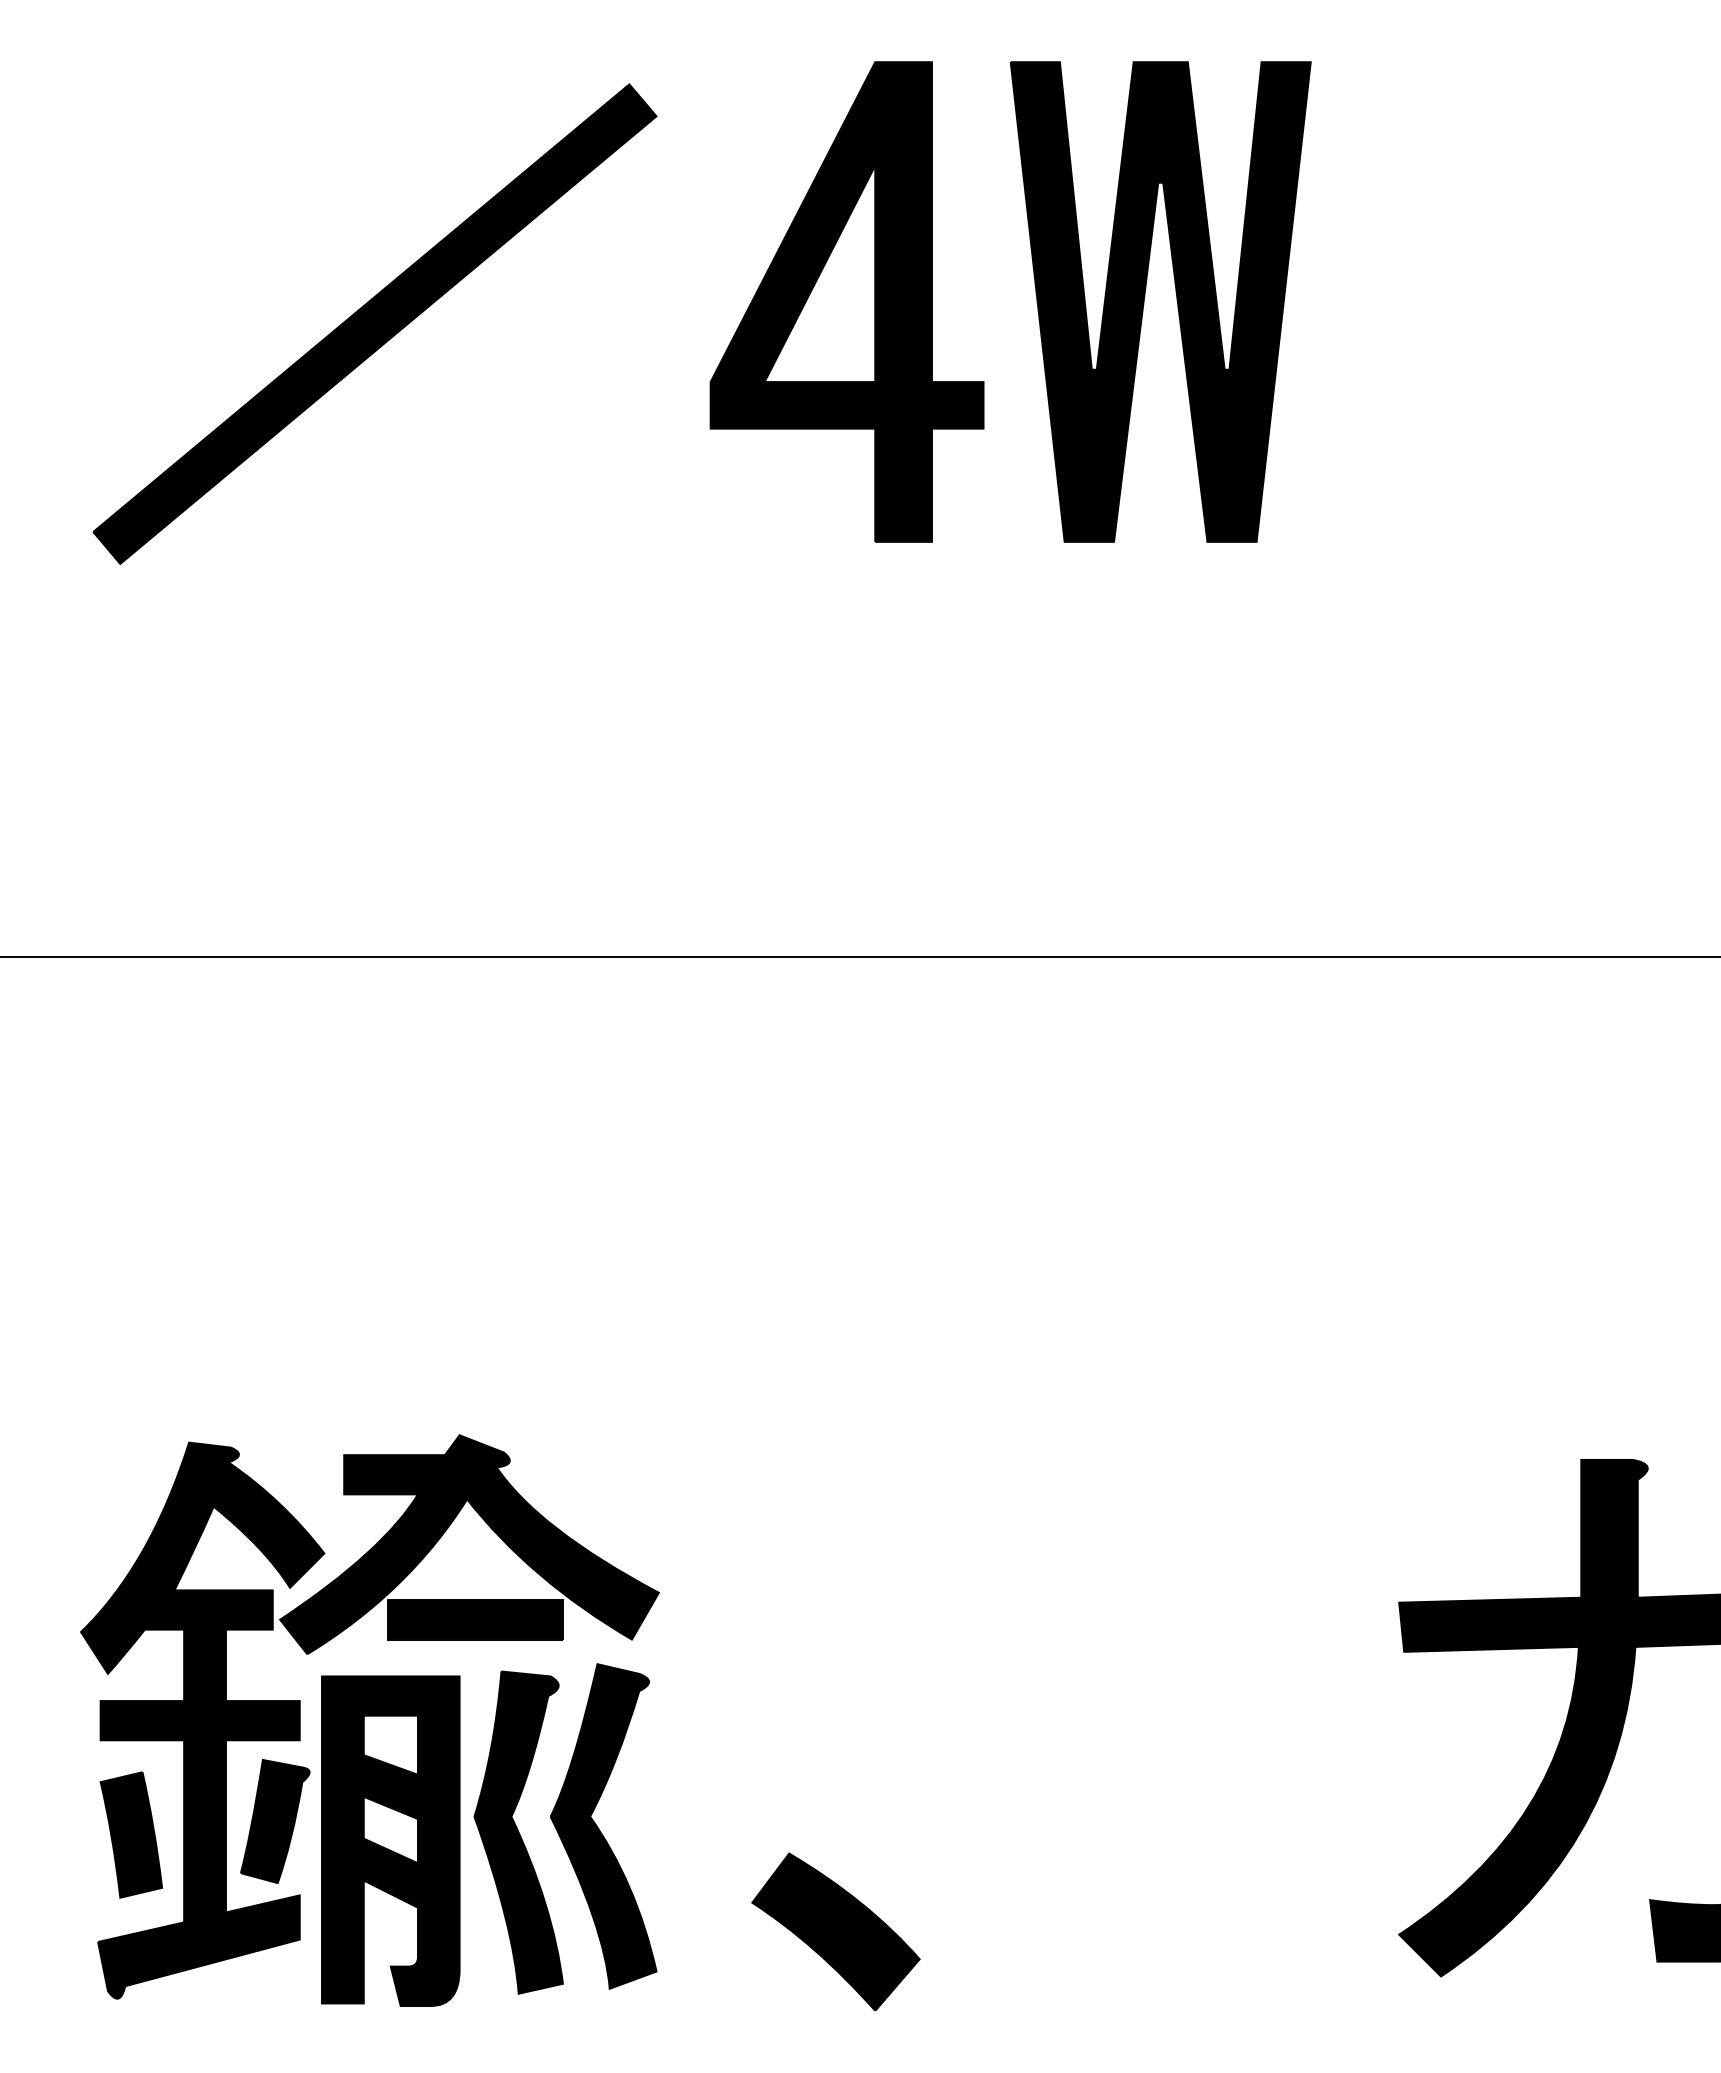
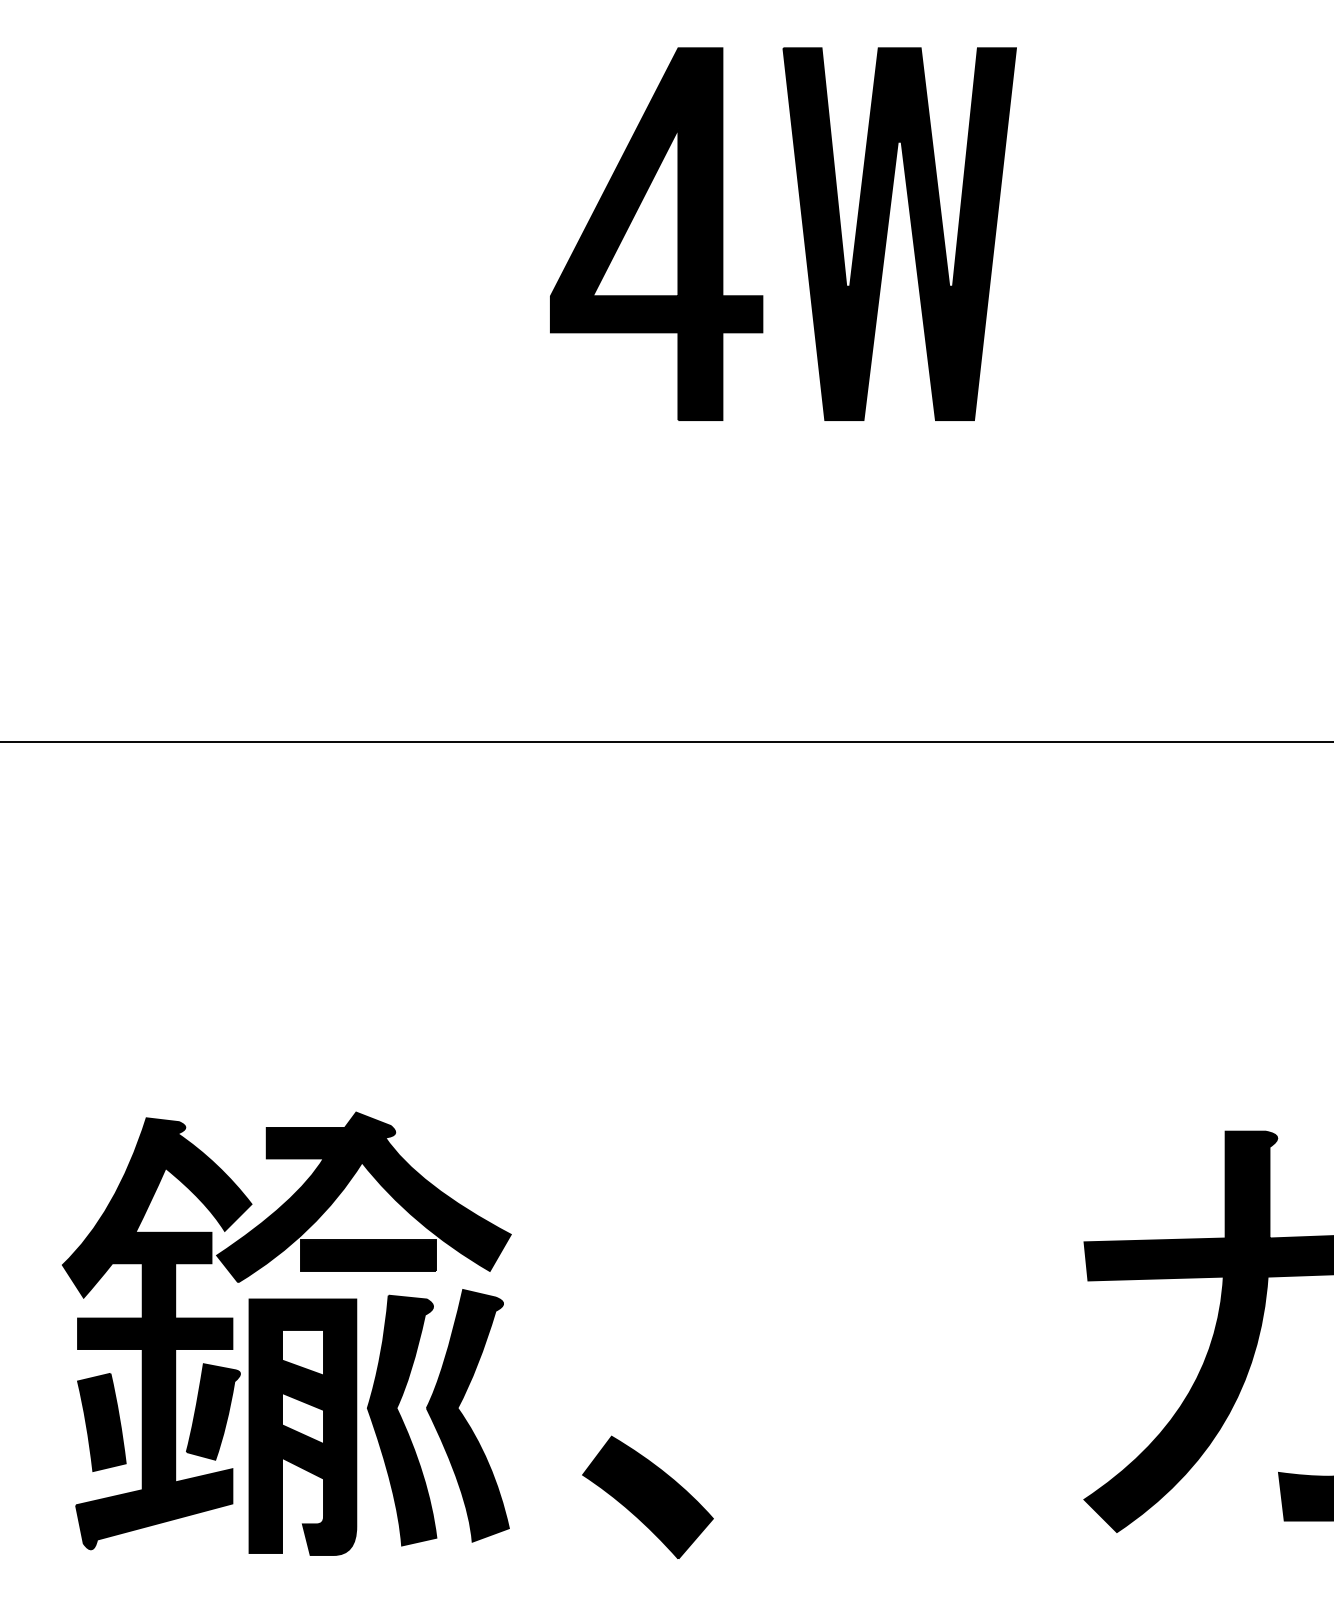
part: (374, 323) -> (290, 250), removed

